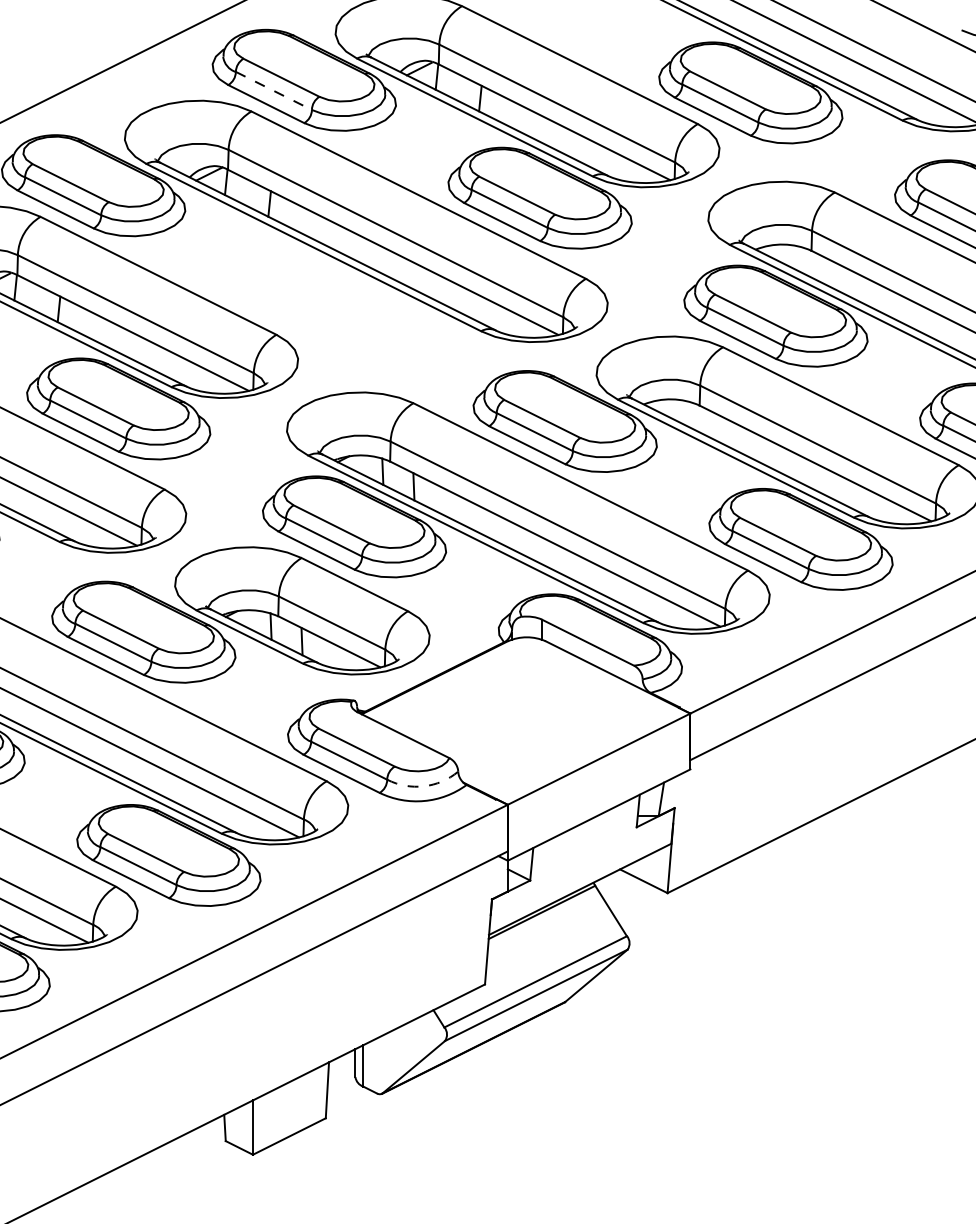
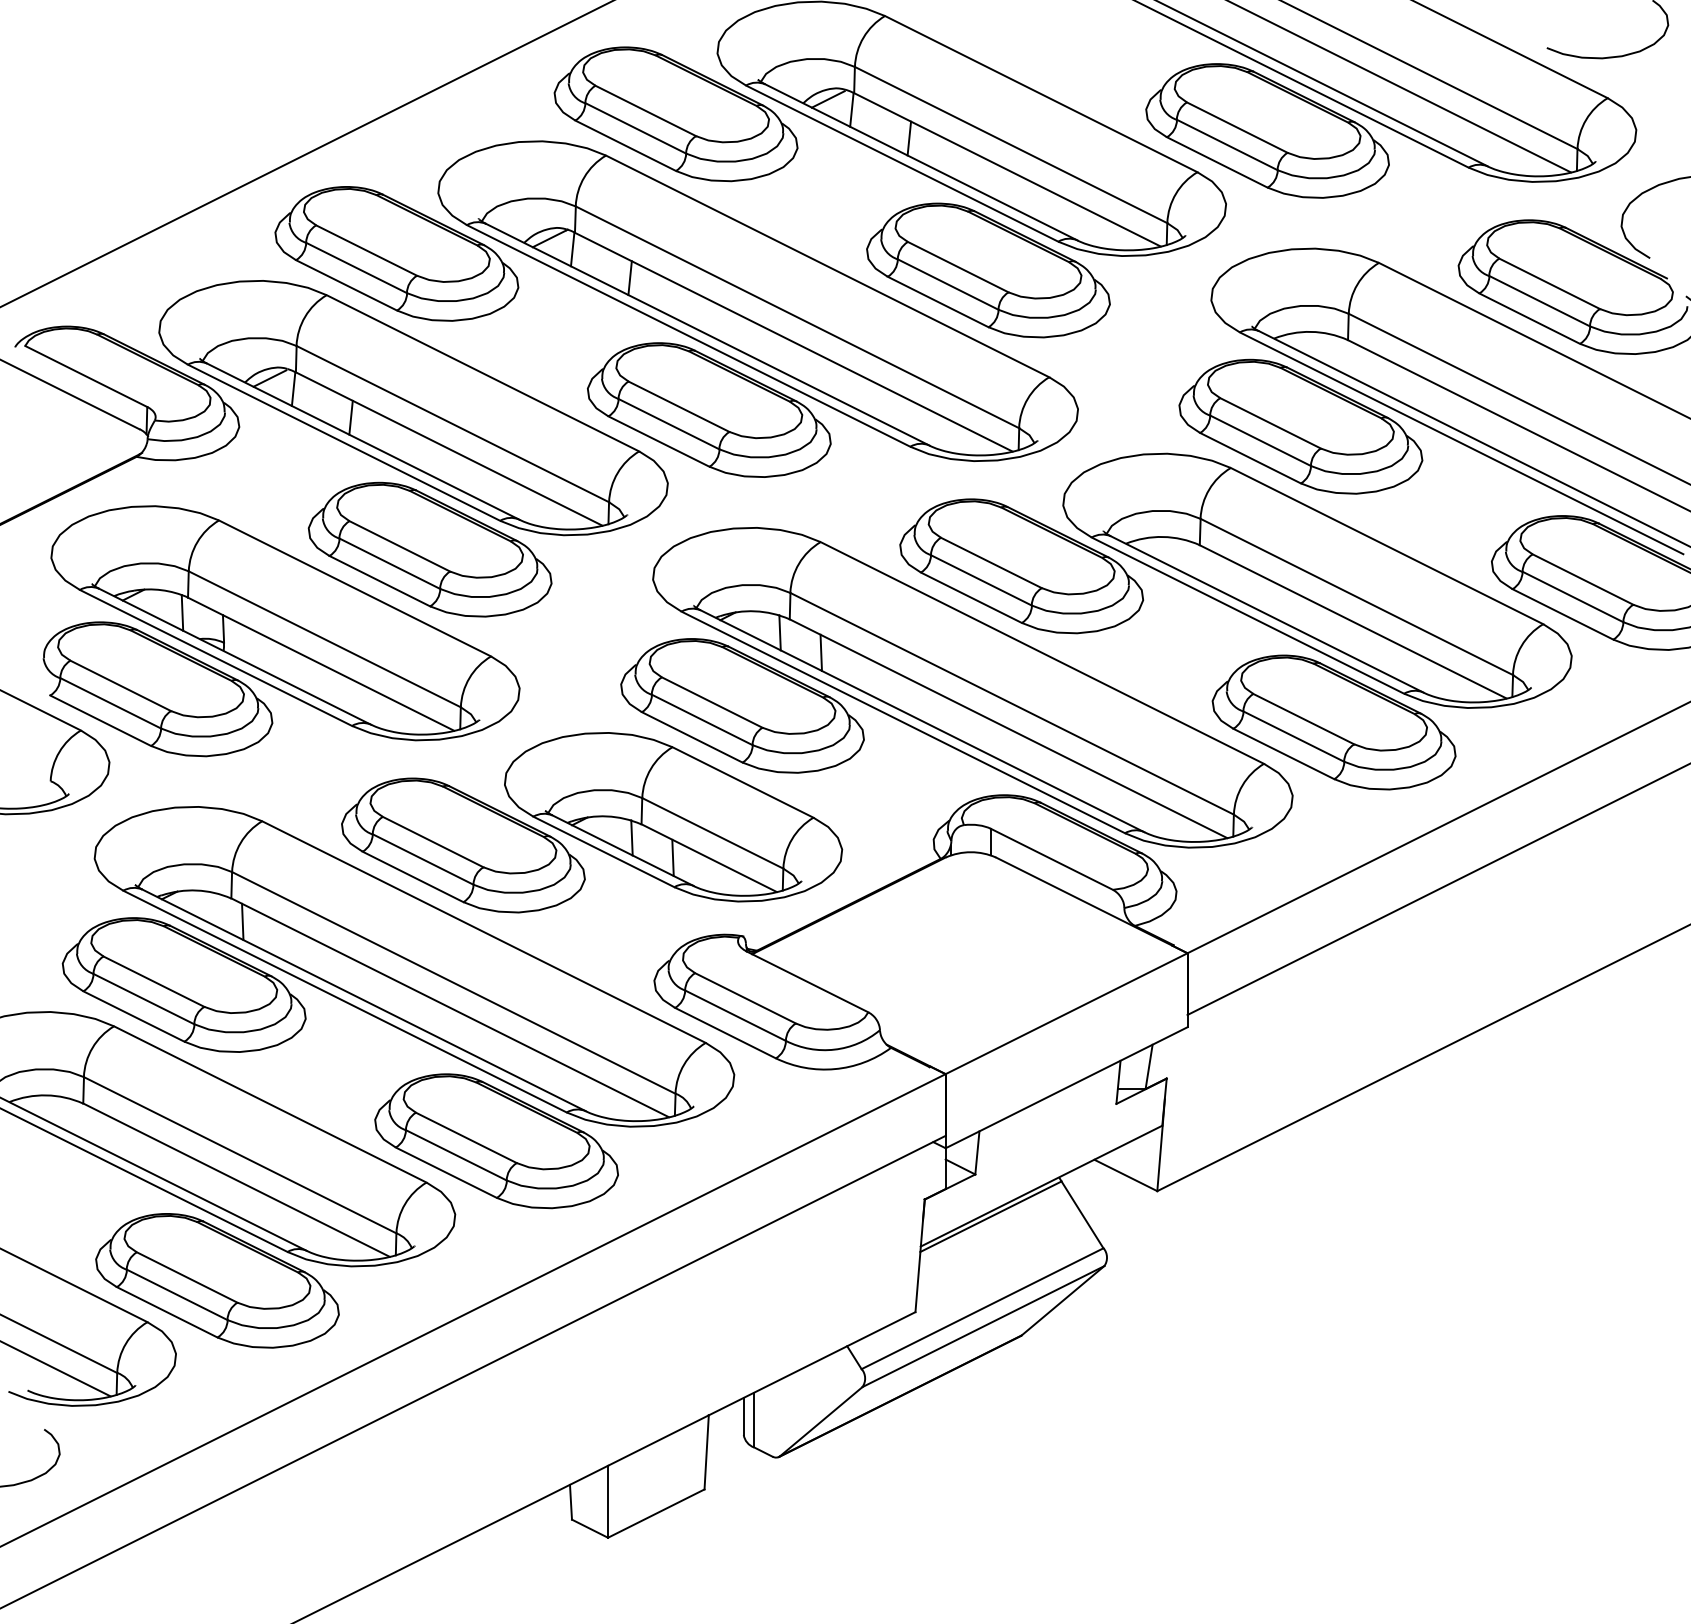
line: (274, 91) -> (636, 128), dashed -> solid
part: (329, 303) -> (709, 409), added
arc: (423, 786) -> (834, 1049), dashed -> solid

